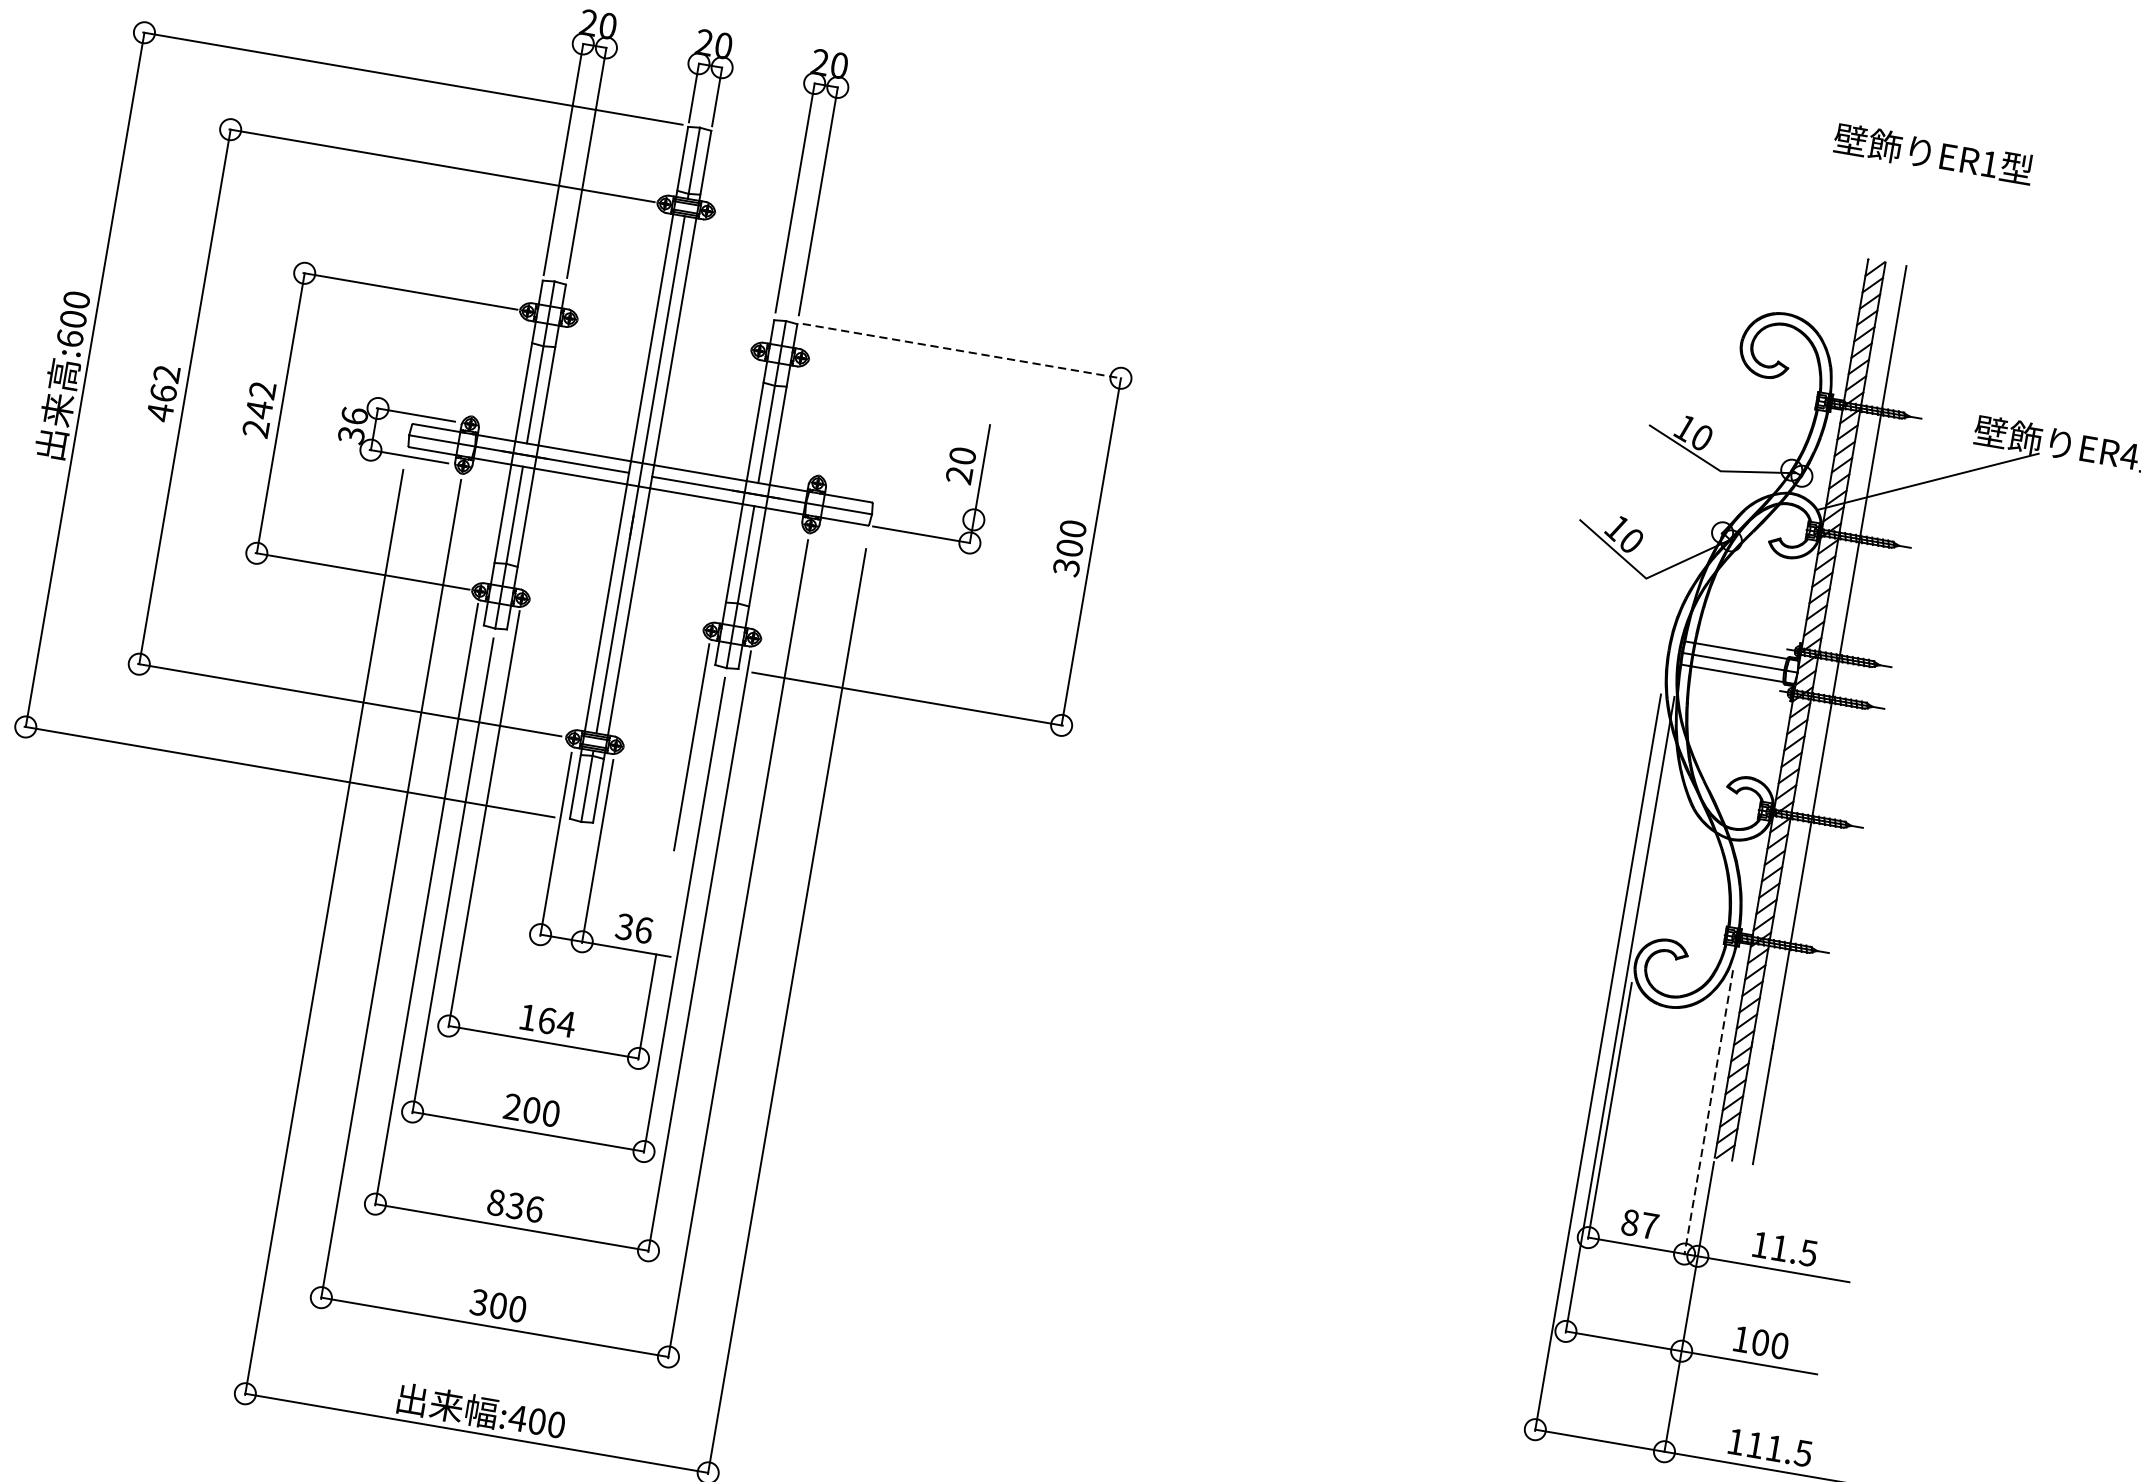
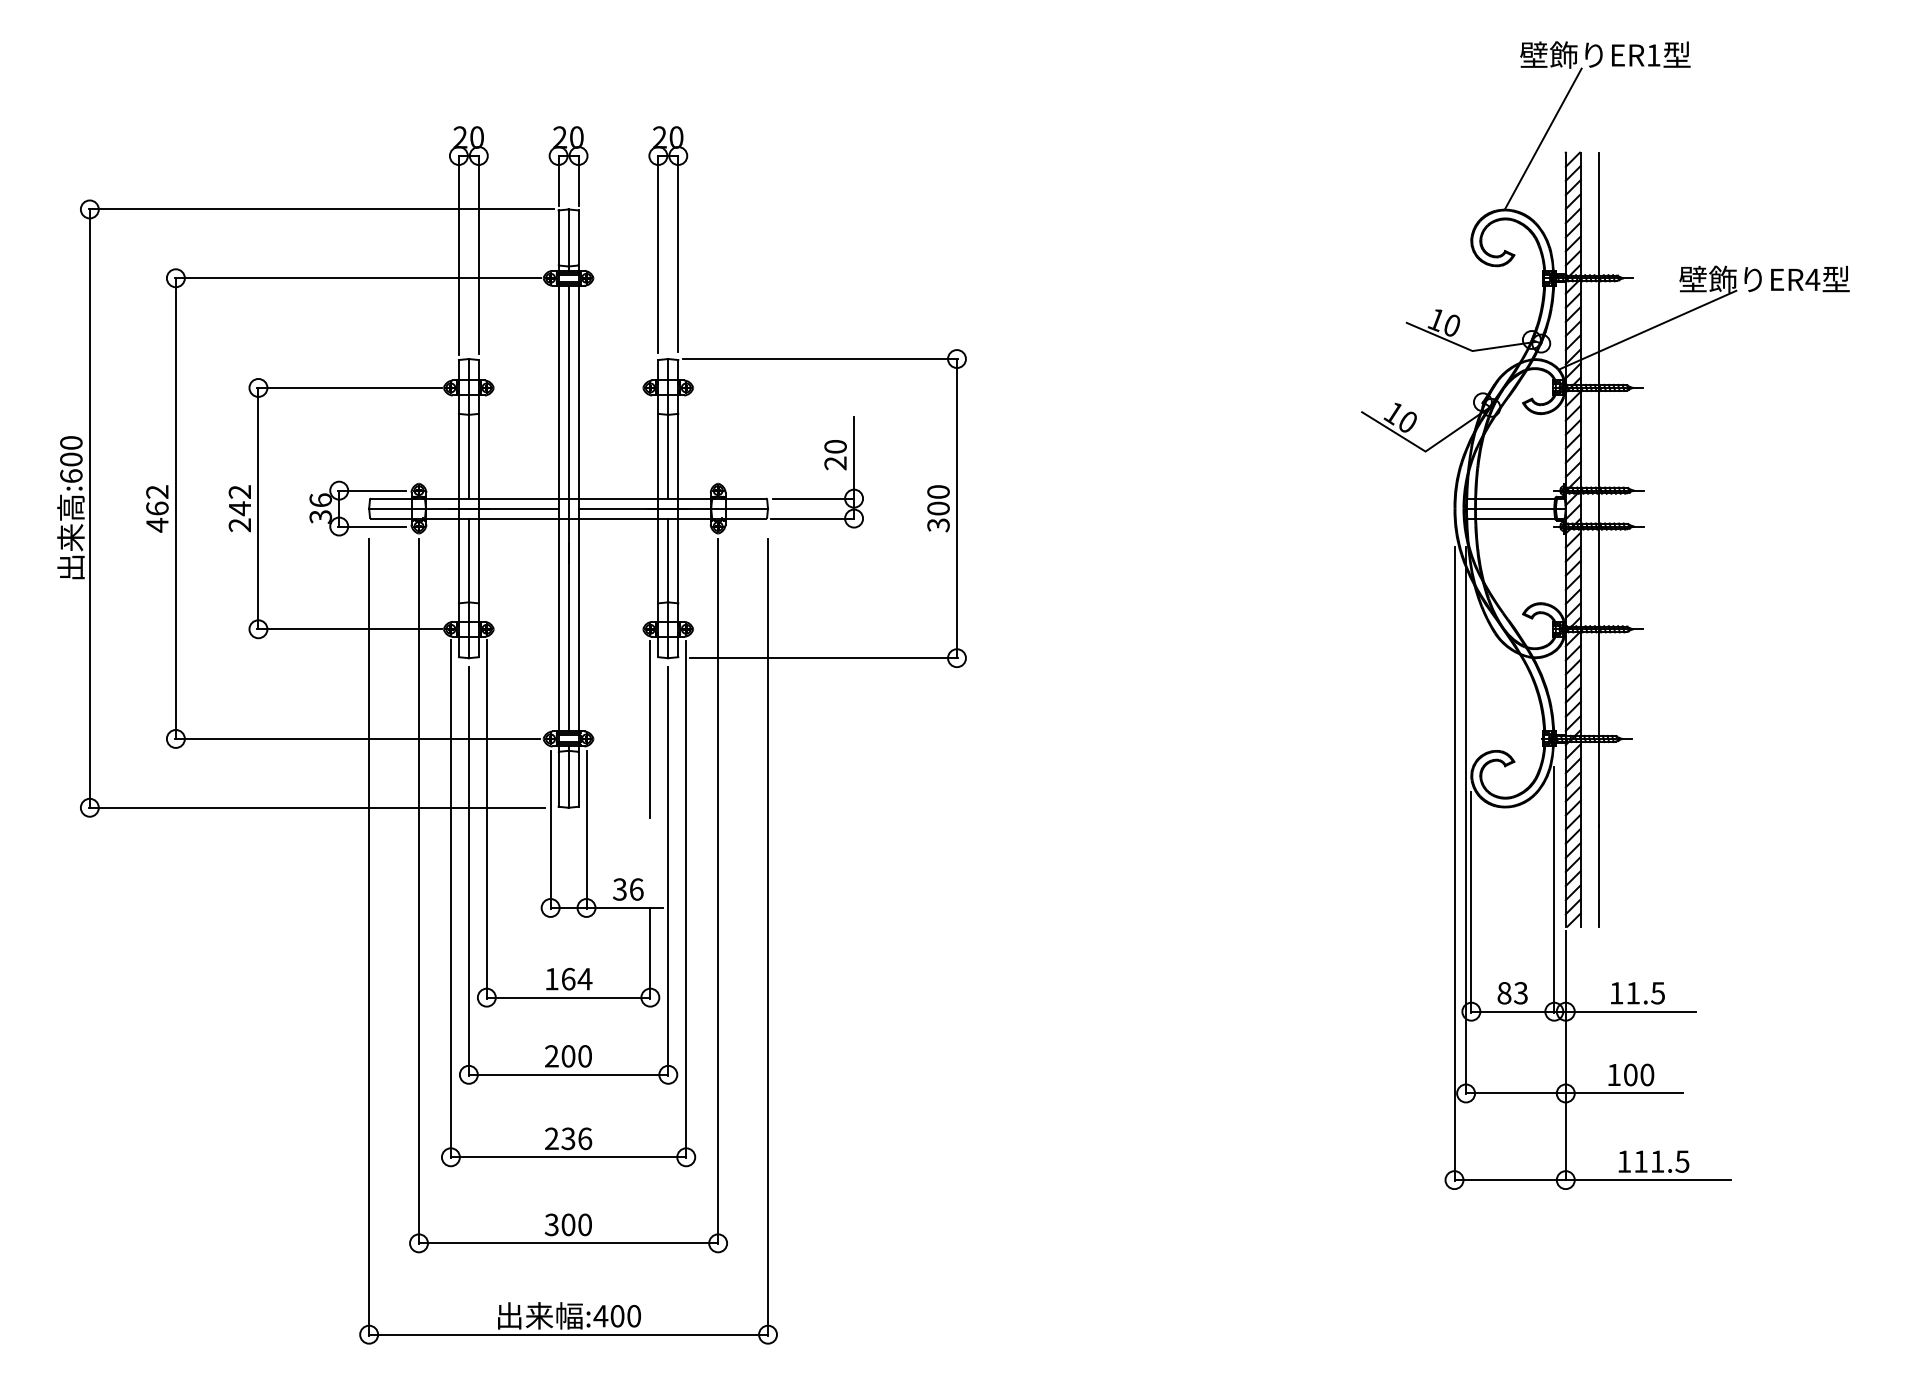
line: (1845, 238) -> (1543, 138), added
line: (962, 351) -> (820, 359), dashed -> solid
line: (926, 511) -> (813, 498), added
line: (1709, 1112) -> (1554, 889), dashed -> solid
text: (495, 1202) -> (551, 1138), 836 -> 236
text: (1648, 1226) -> (1520, 993), 87 -> 83

